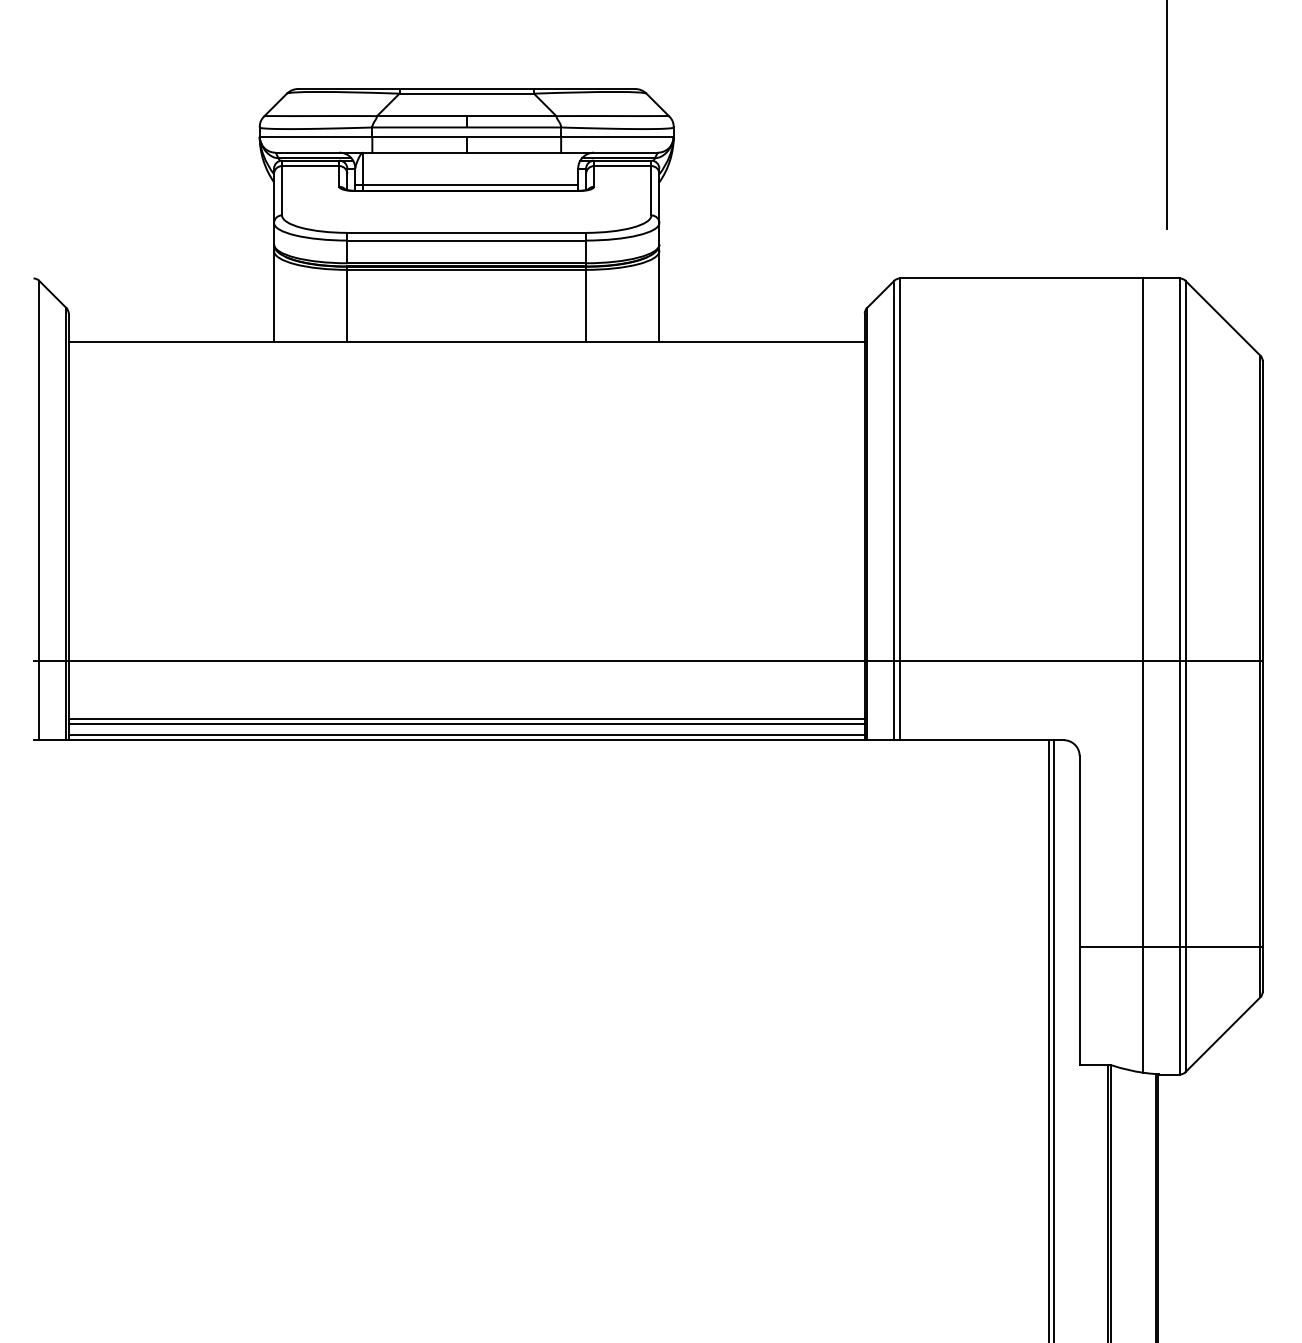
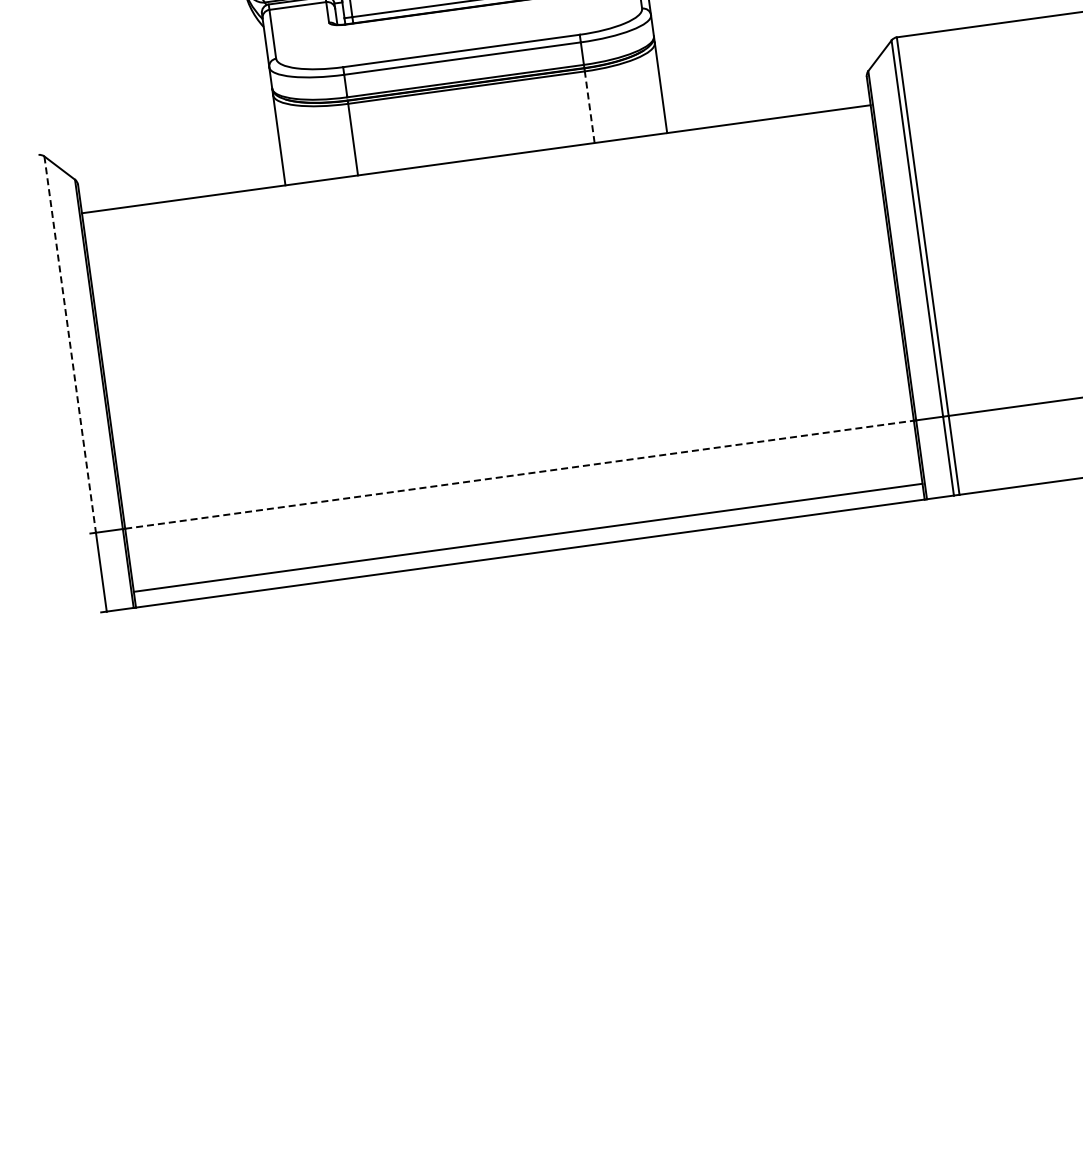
line: (586, 305) -> (590, 106), solid -> dashed
line: (39, 470) -> (70, 344), solid -> dashed
line: (467, 660) -> (520, 474), solid -> dashed
line: (466, 719) -> (527, 533), removed
line: (466, 735) -> (529, 548), removed

